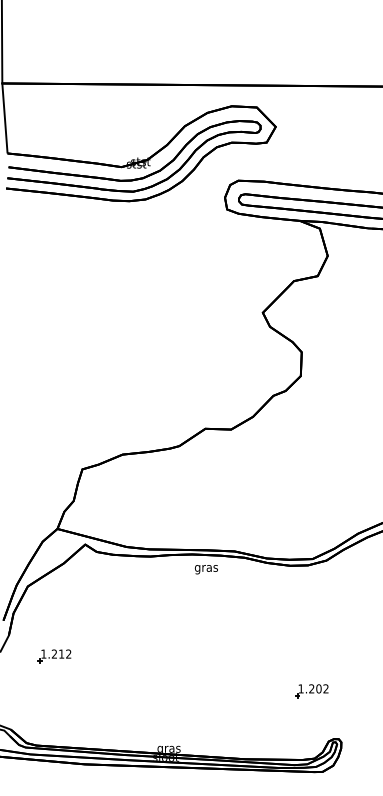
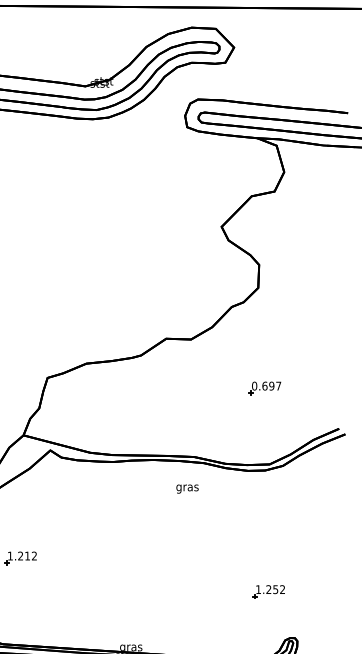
part: (307, 480) -> (264, 388), added
text: (206, 569) -> (187, 488), moved
text: (318, 688) -> (275, 589), 1.202 -> 1.252

